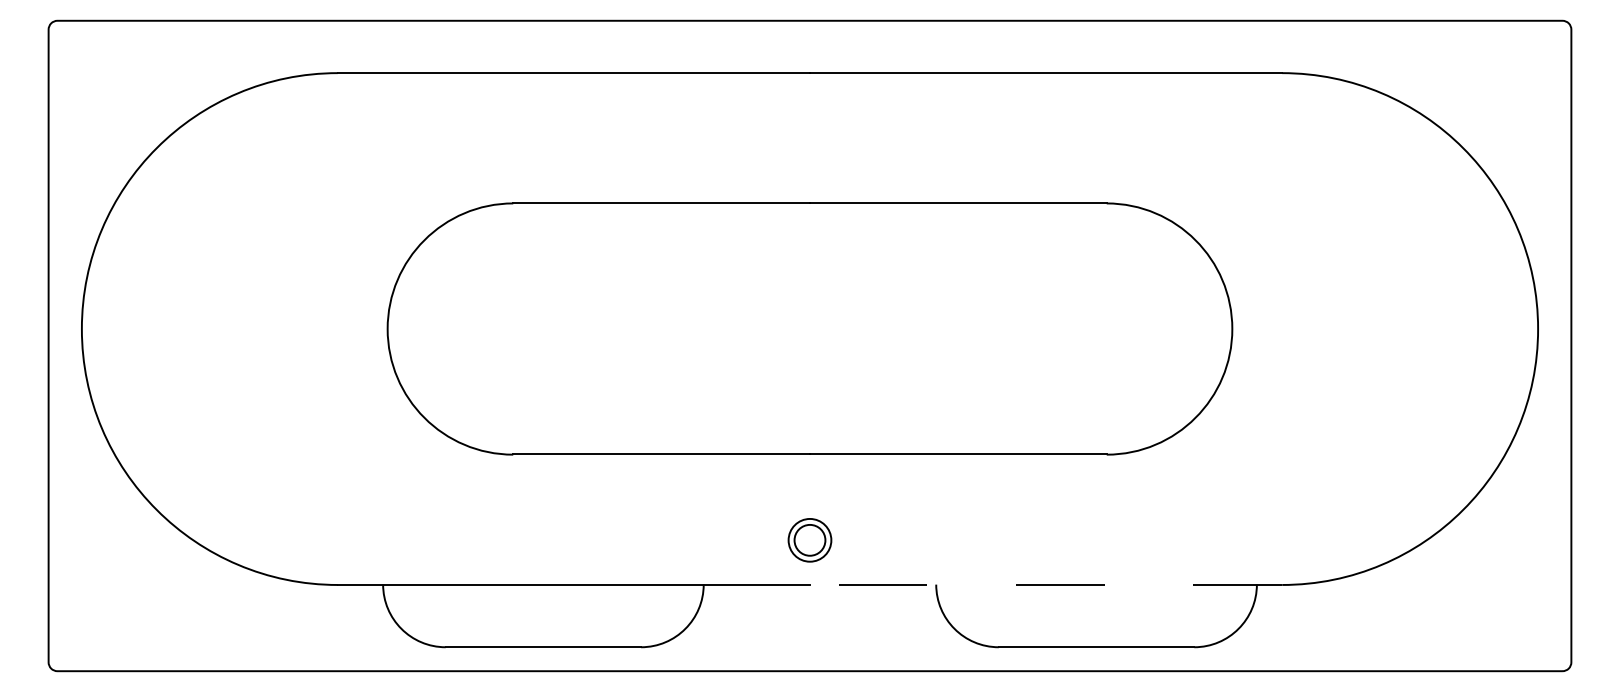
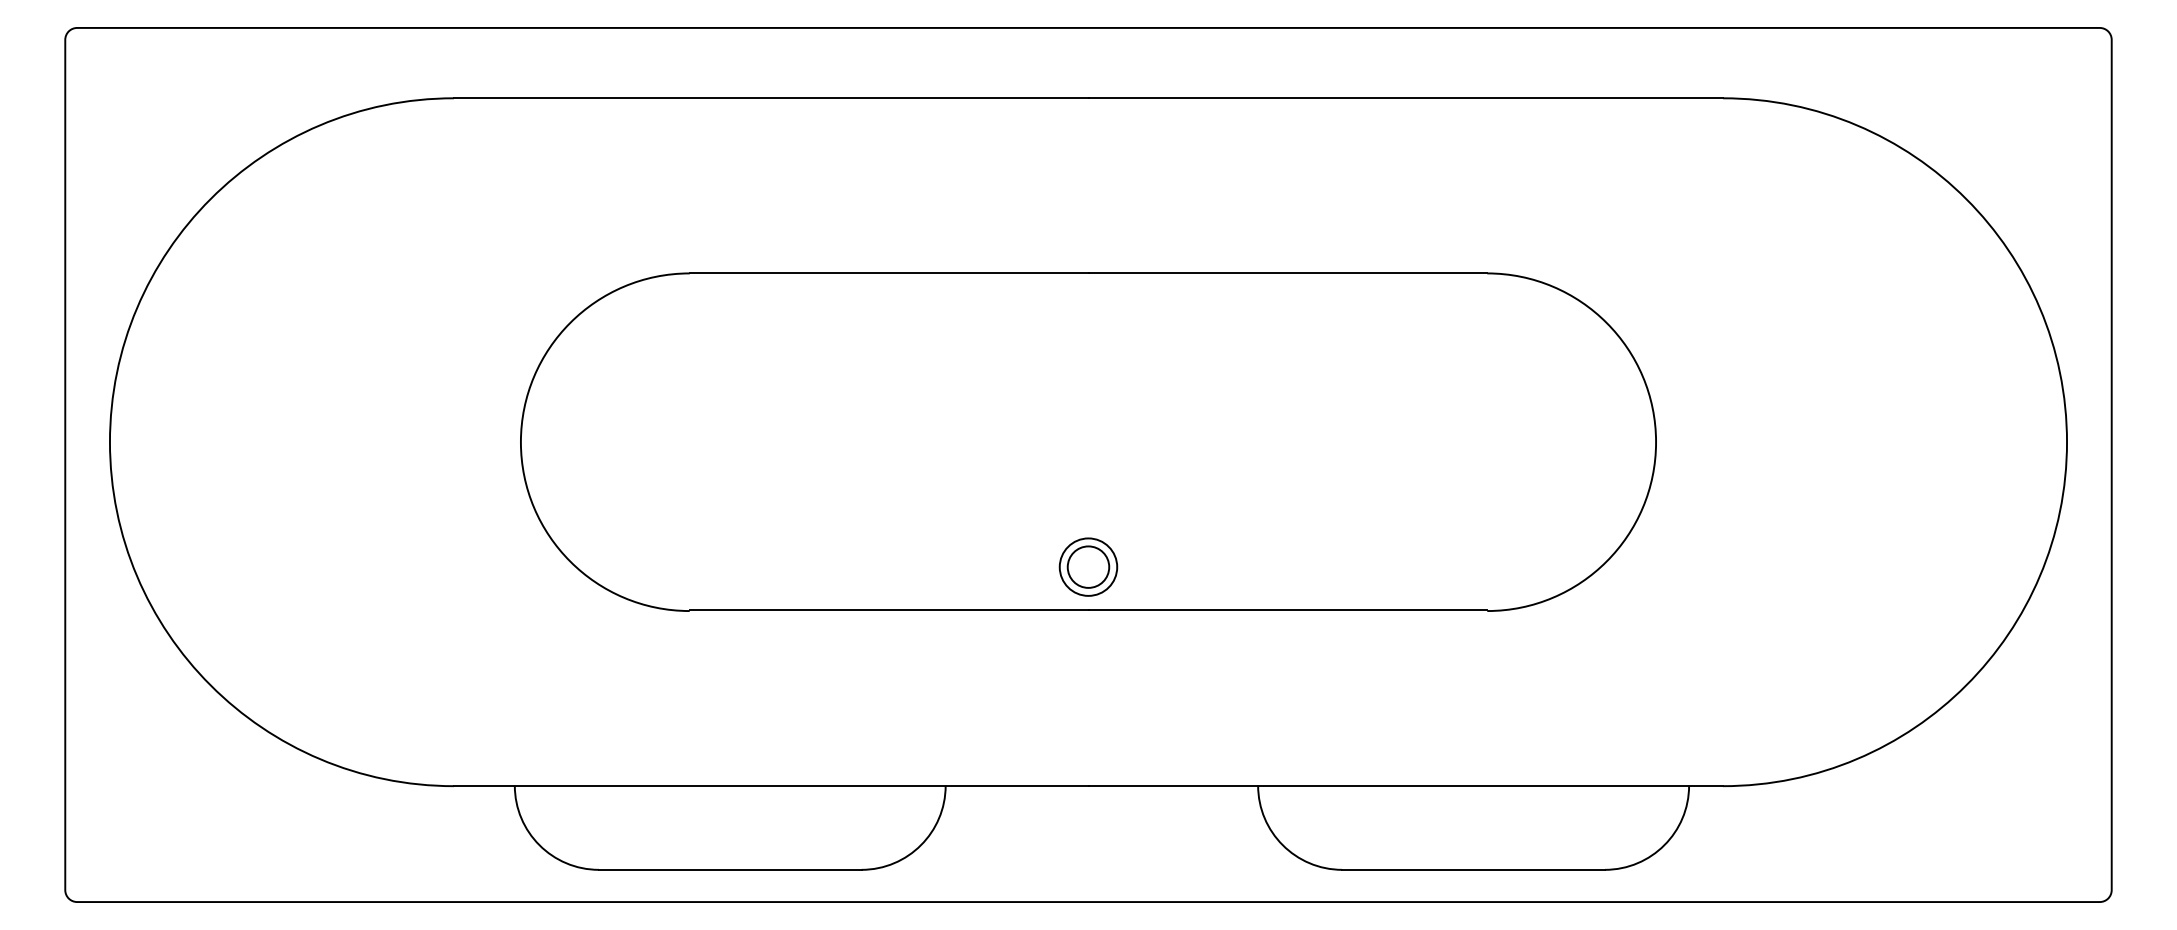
part: (810, 539) -> (1088, 566), moved
line: (1045, 585) -> (1405, 786), dashed -> solid

